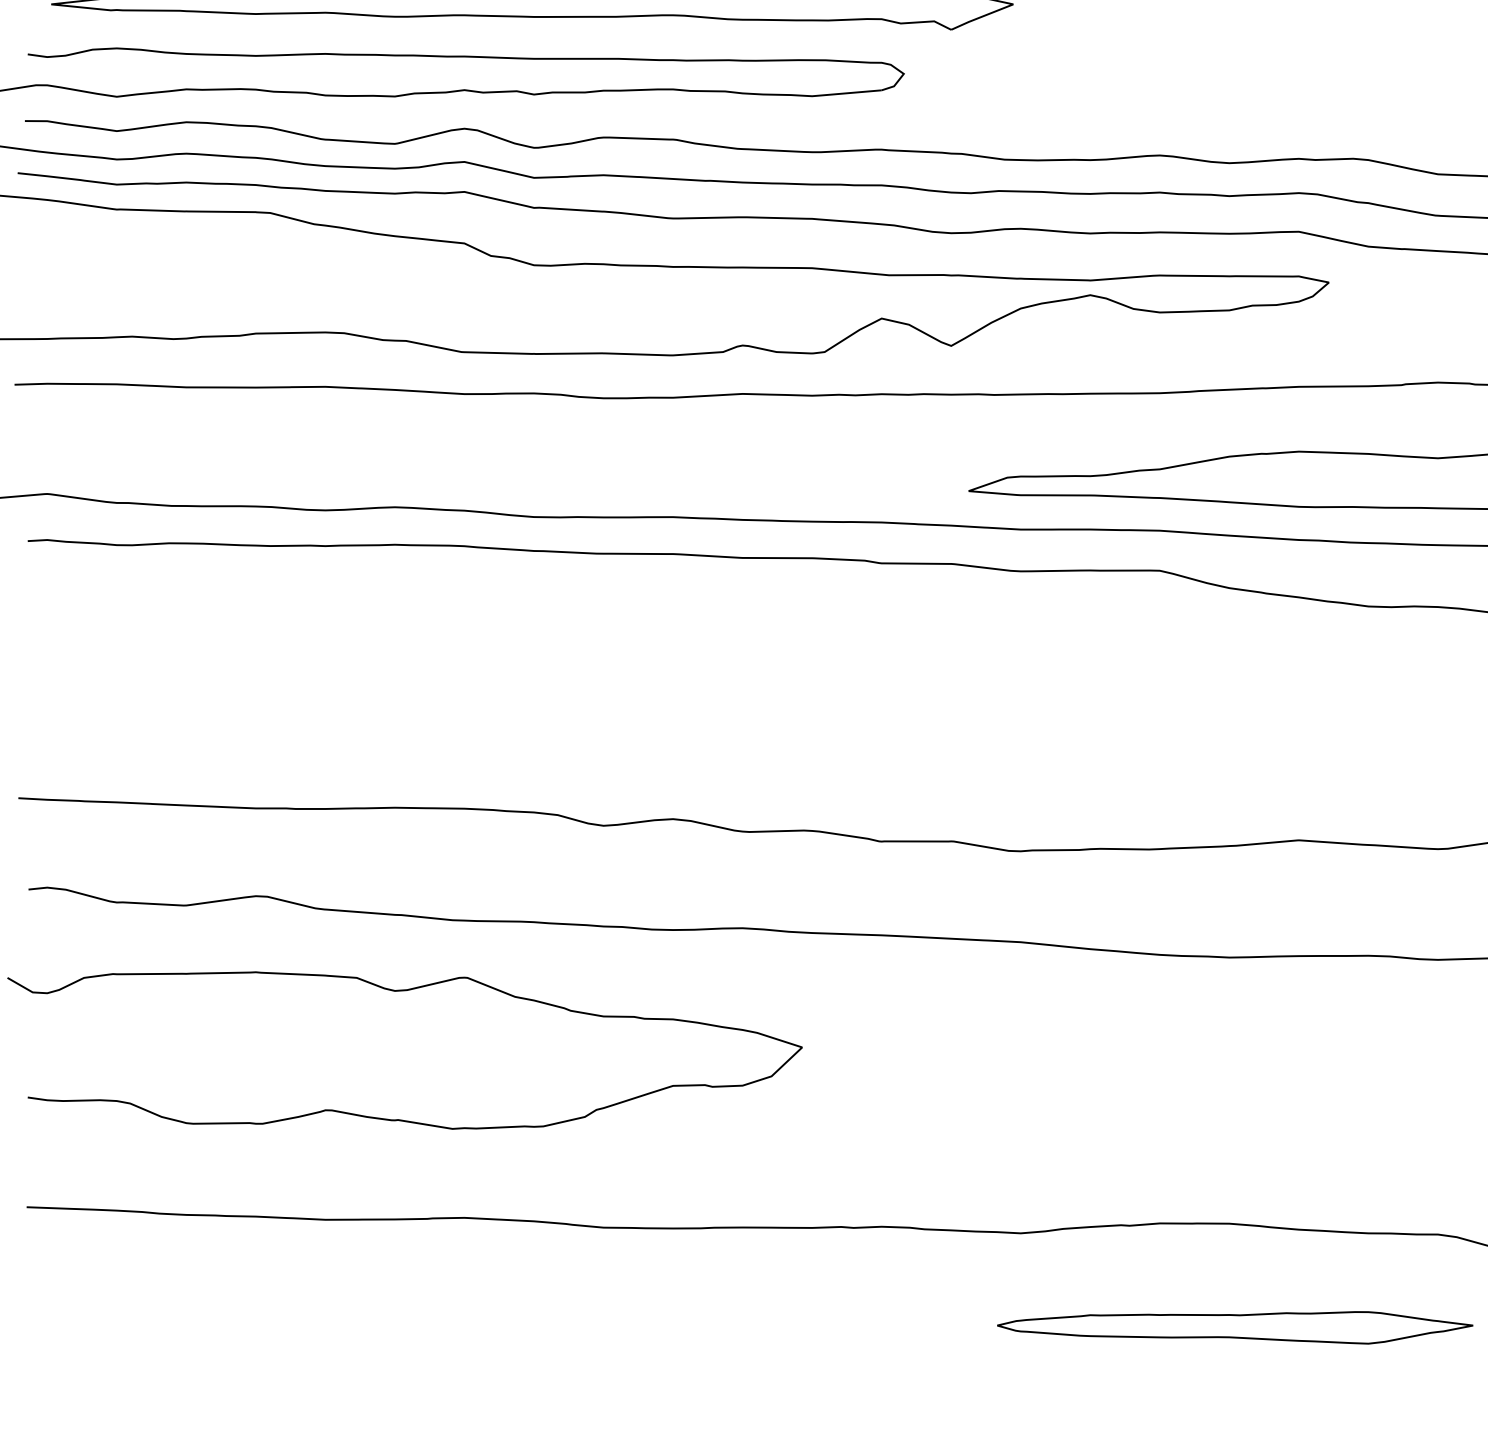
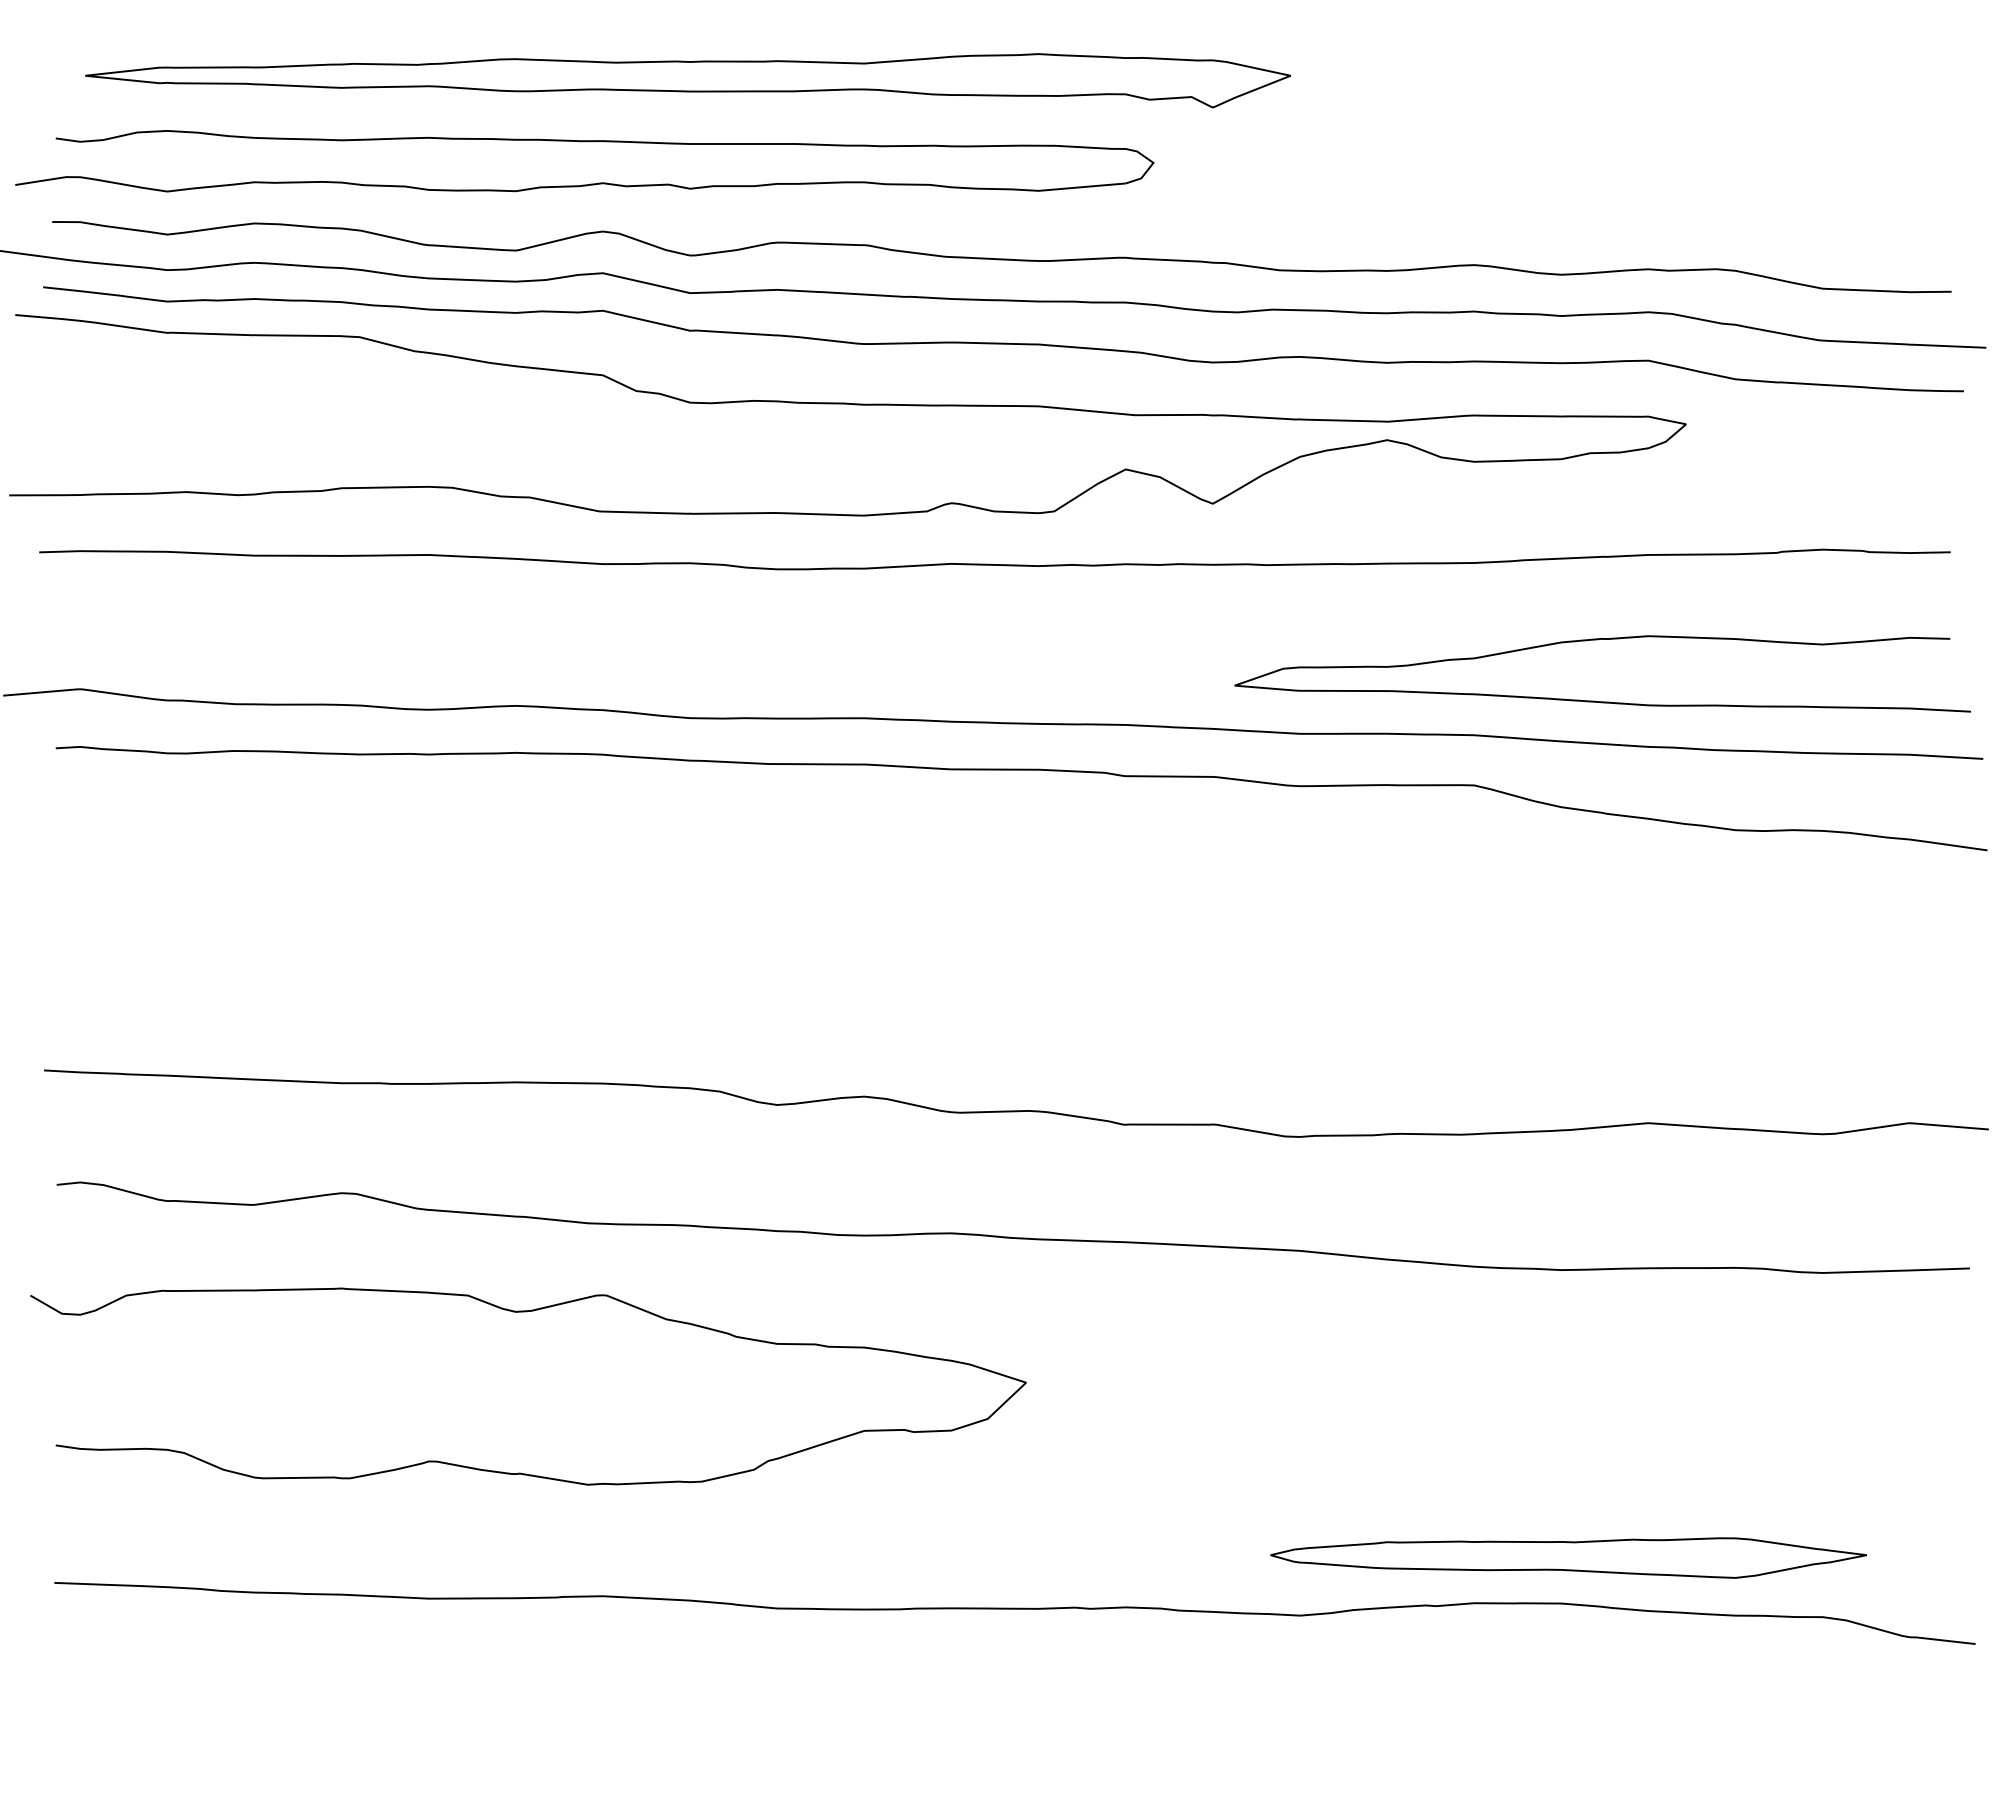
part: (1235, 1327) -> (1568, 1557), moved

